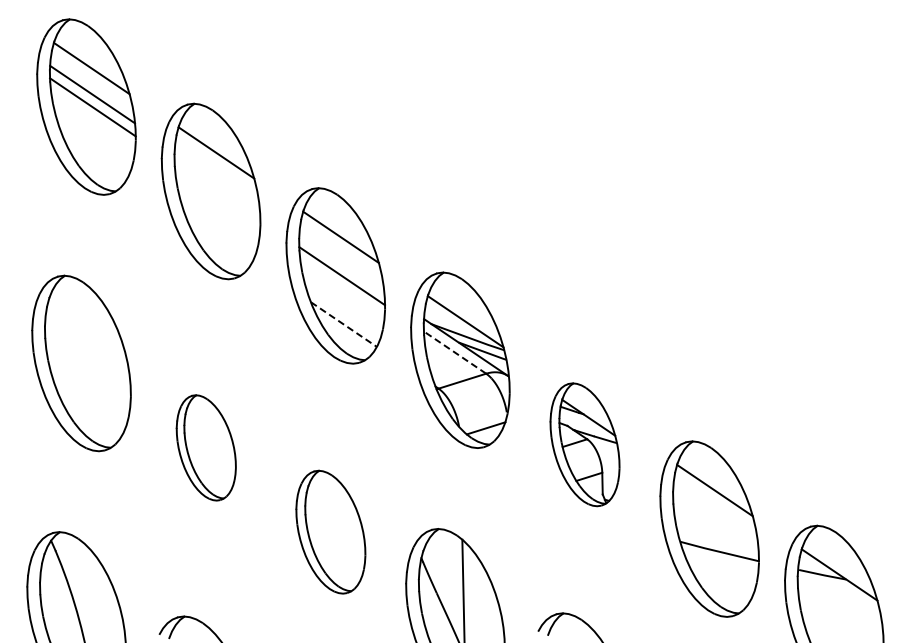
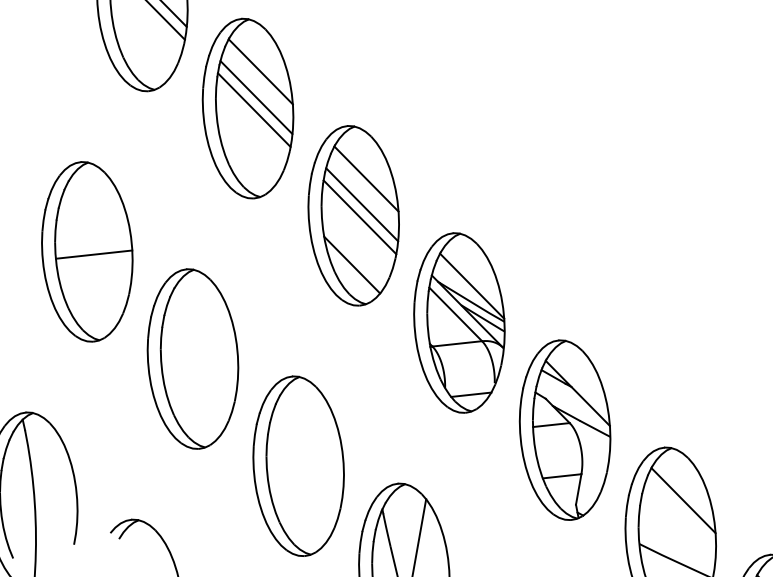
line: (216, 178) -> (255, 96), added
line: (217, 191) -> (254, 109), added
line: (341, 263) -> (361, 204), added
line: (343, 324) -> (351, 264), dashed -> solid
line: (455, 352) -> (456, 314), dashed -> solid
line: (88, 364) -> (93, 254), added
part: (584, 444) -> (564, 429), size x1.43
part: (206, 447) -> (193, 358), size x1.67
part: (330, 531) -> (298, 465), size x1.43

